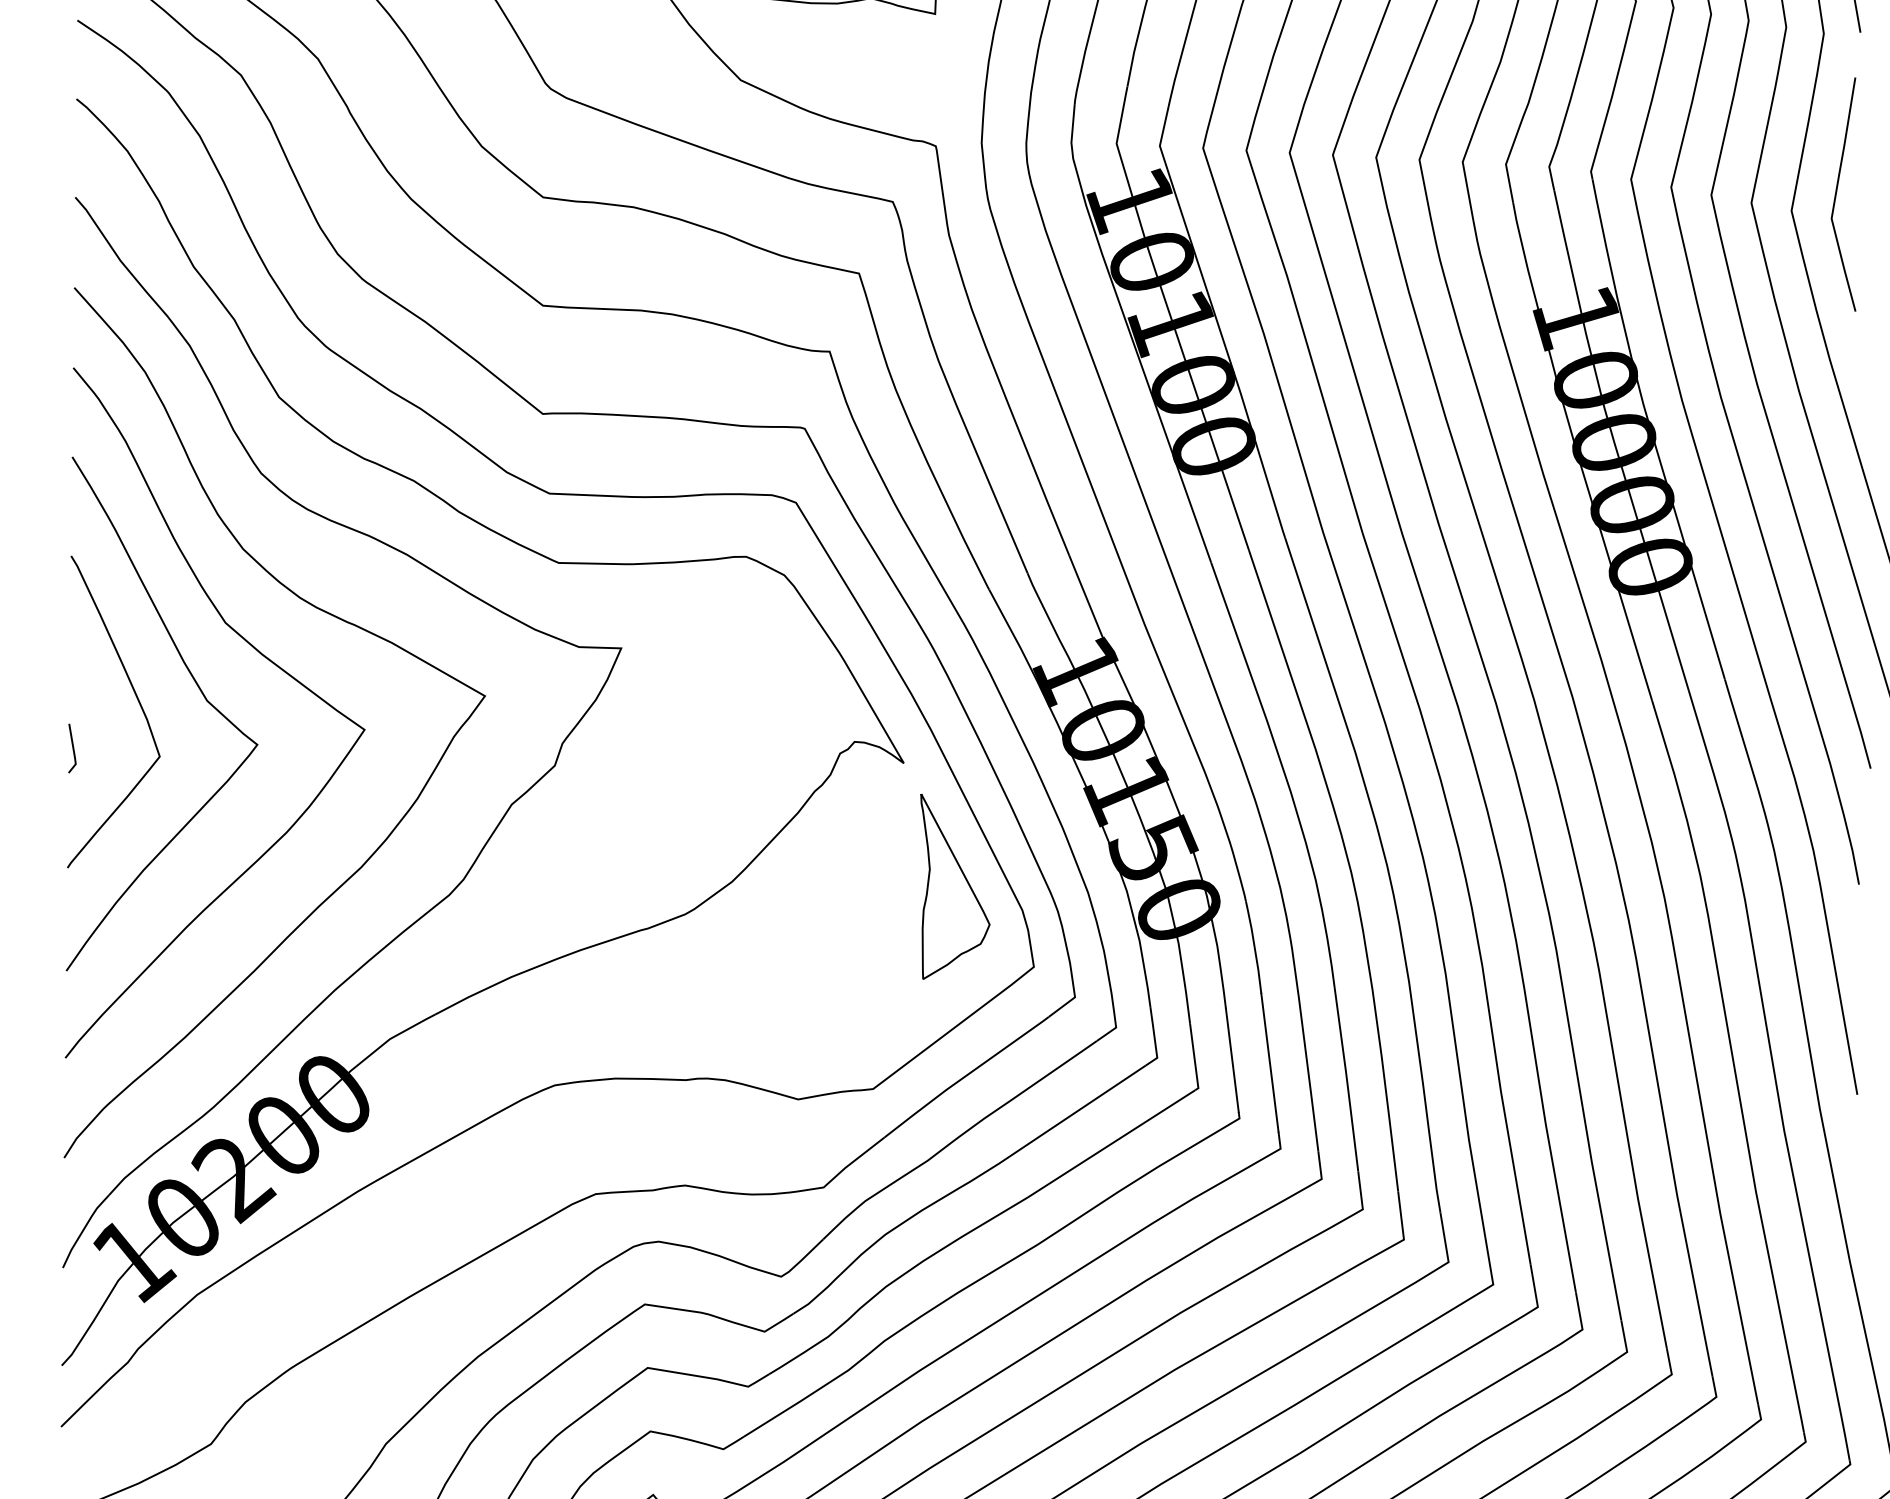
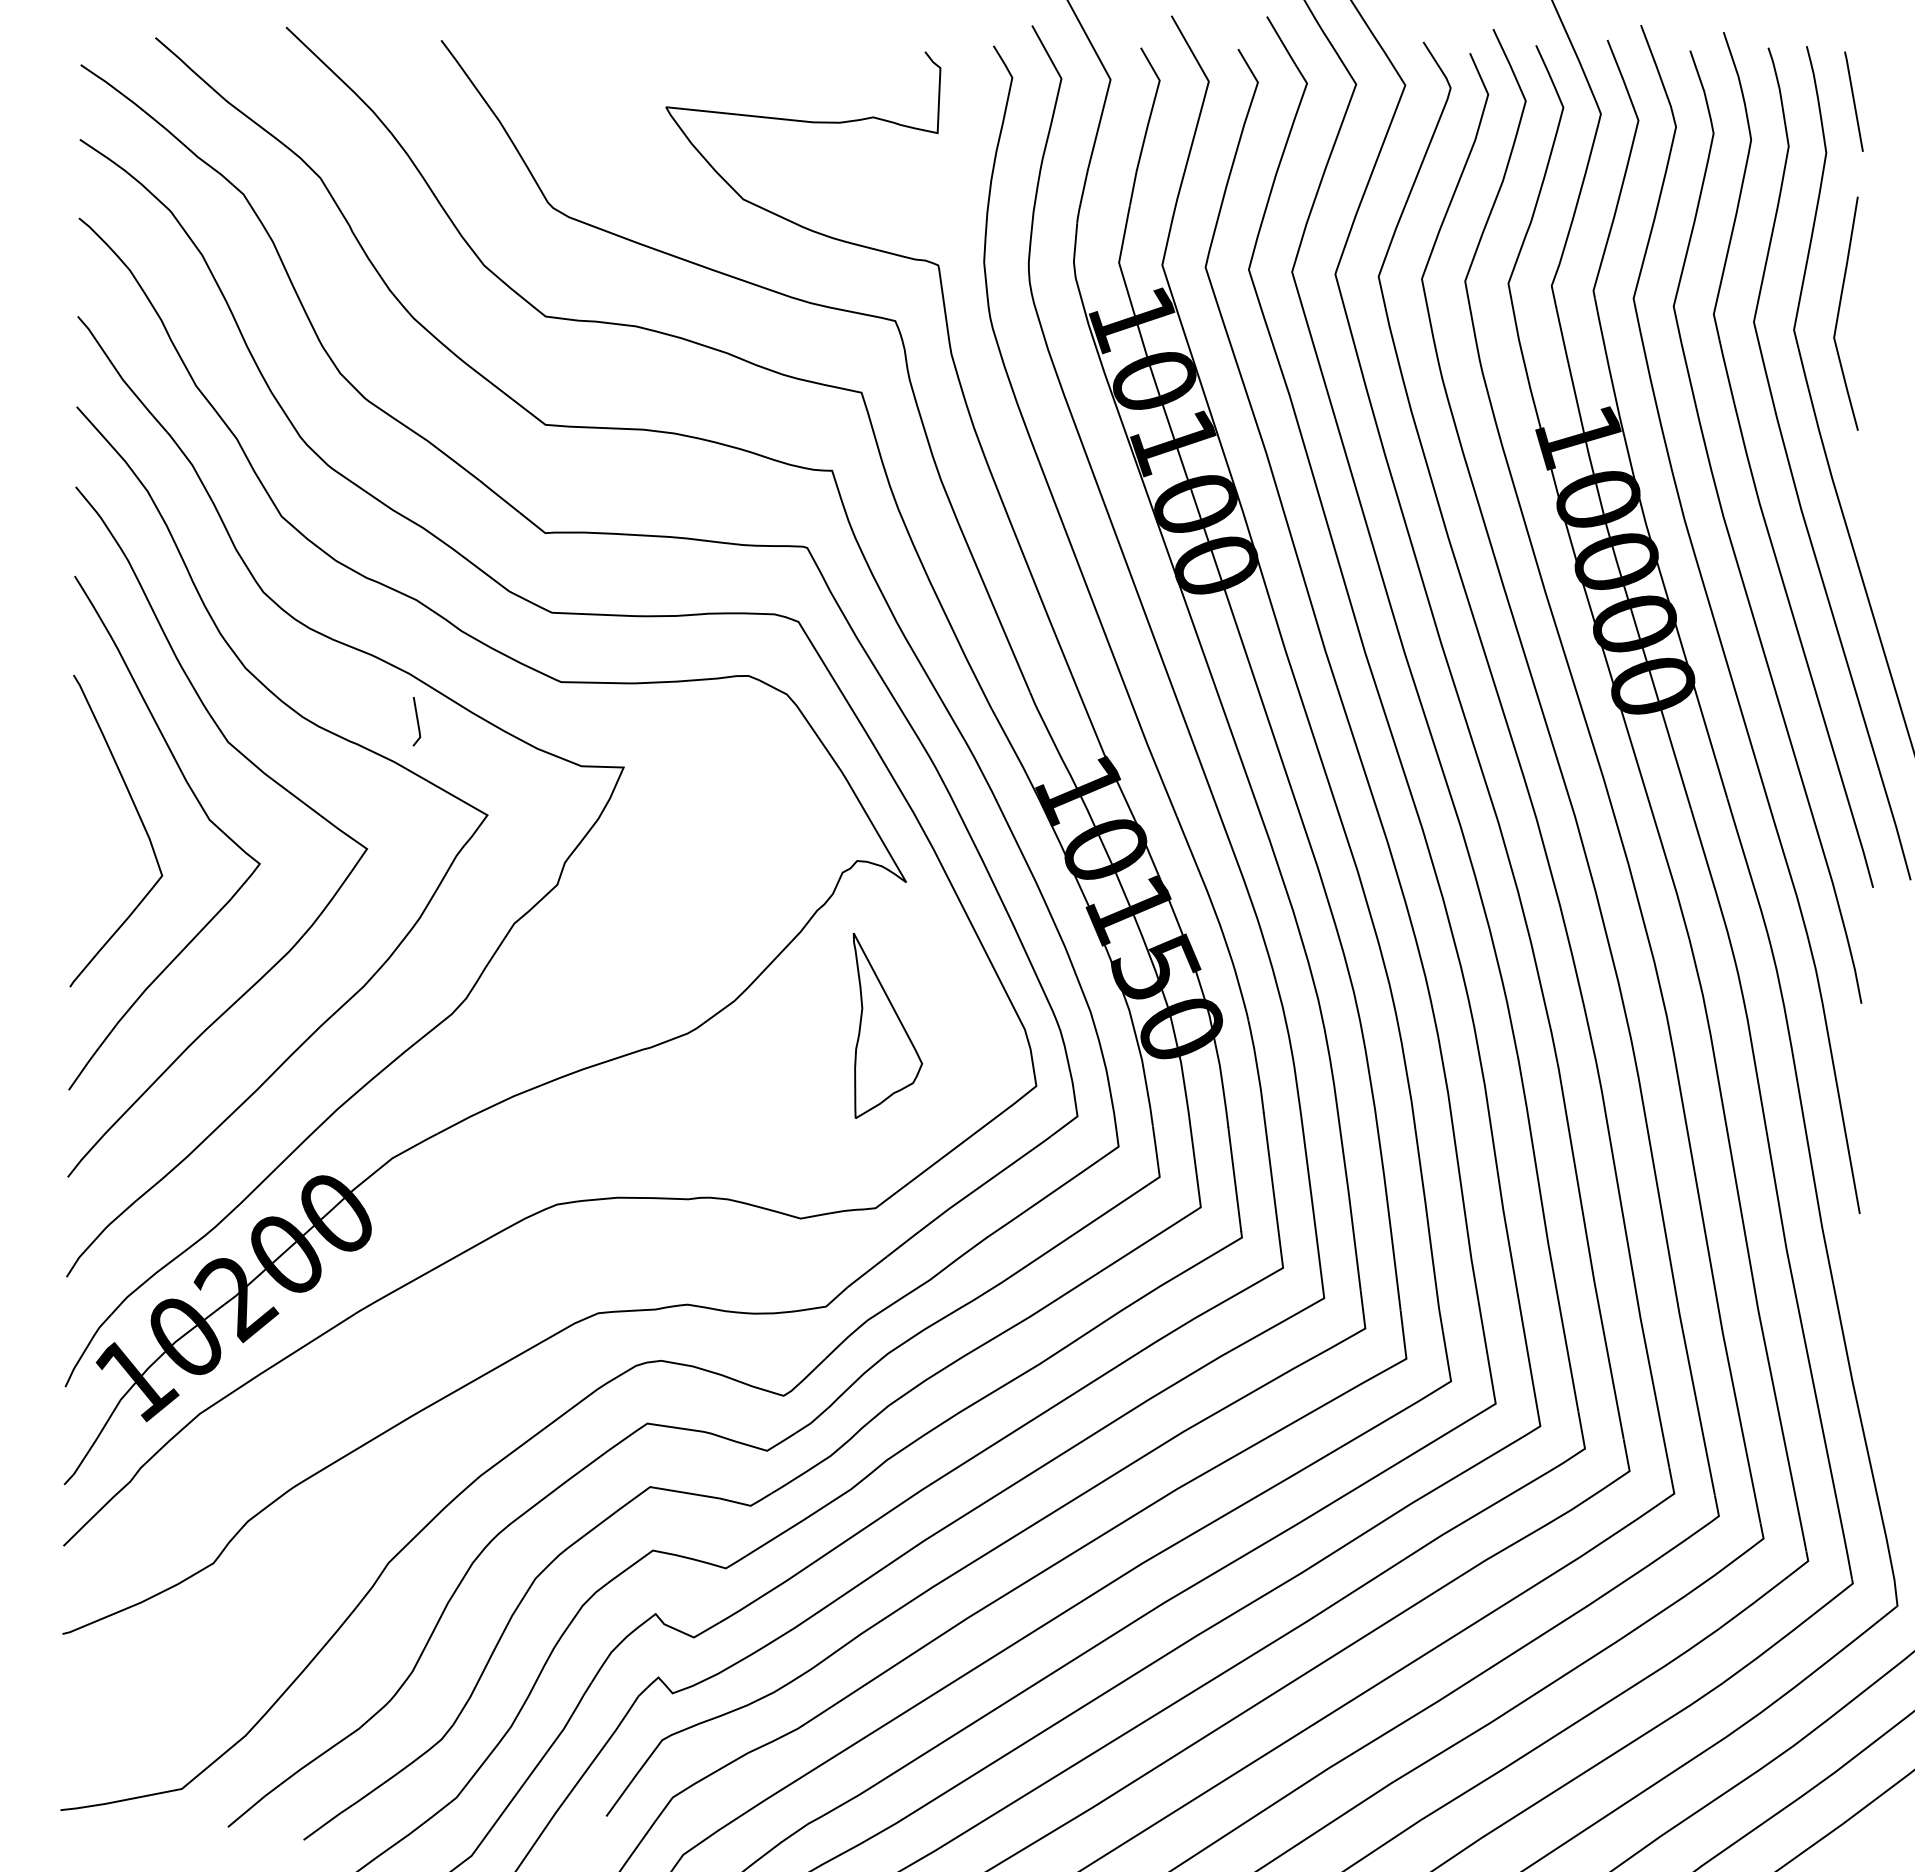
line: (72, 747) -> (416, 720), moved
part: (955, 886) -> (887, 1025), moved

